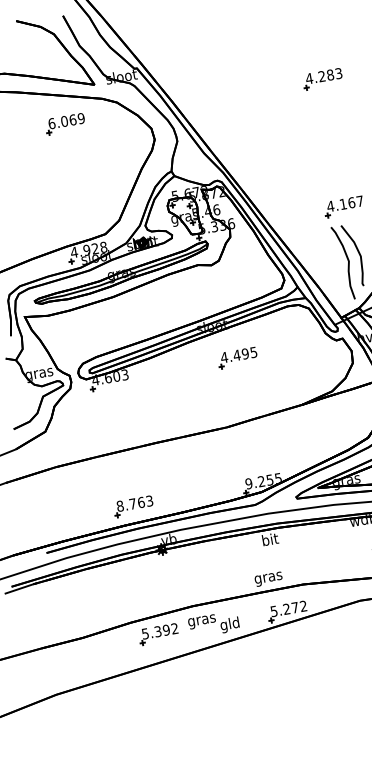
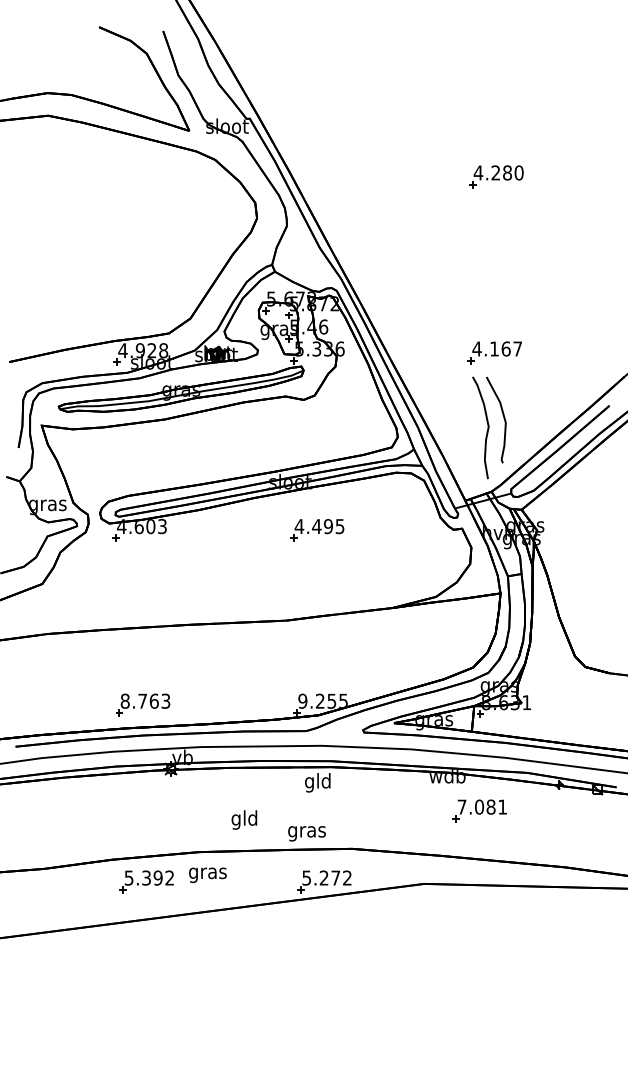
text: (338, 73) -> (518, 172), 4.283 -> 4.280
part: (64, 124) -> (140, 176), removed
text: (269, 540) -> (317, 782), bit -> gld
text: (229, 624) -> (244, 819), moved

